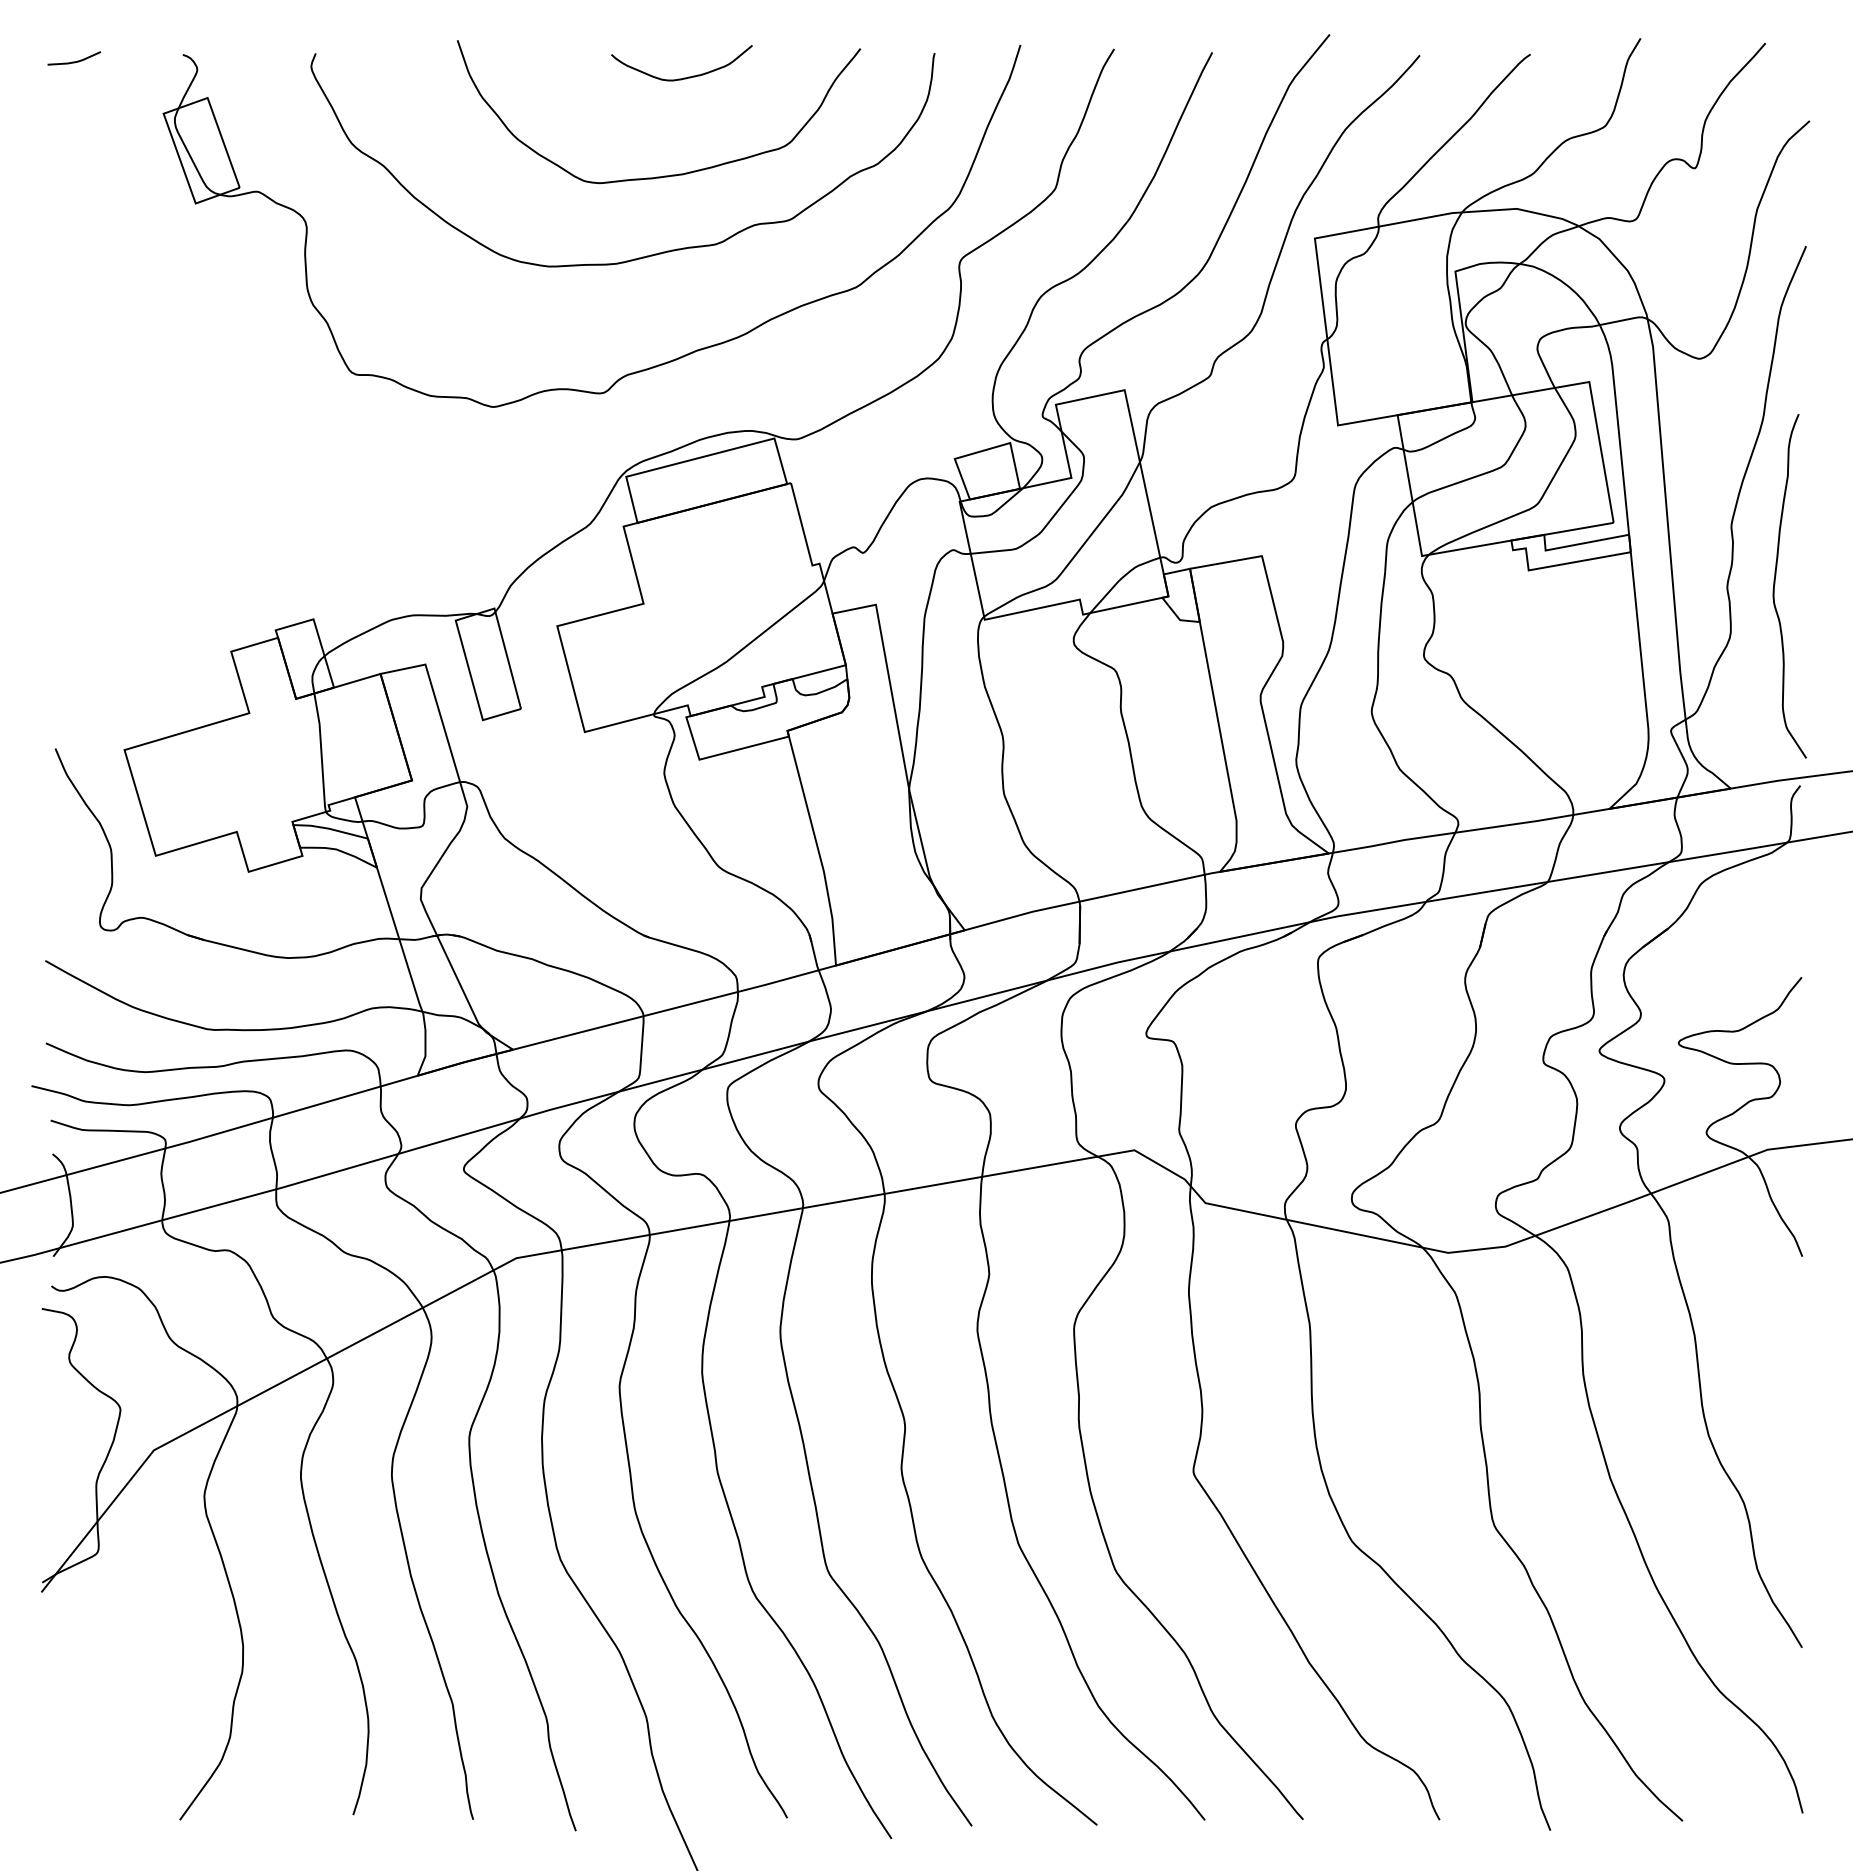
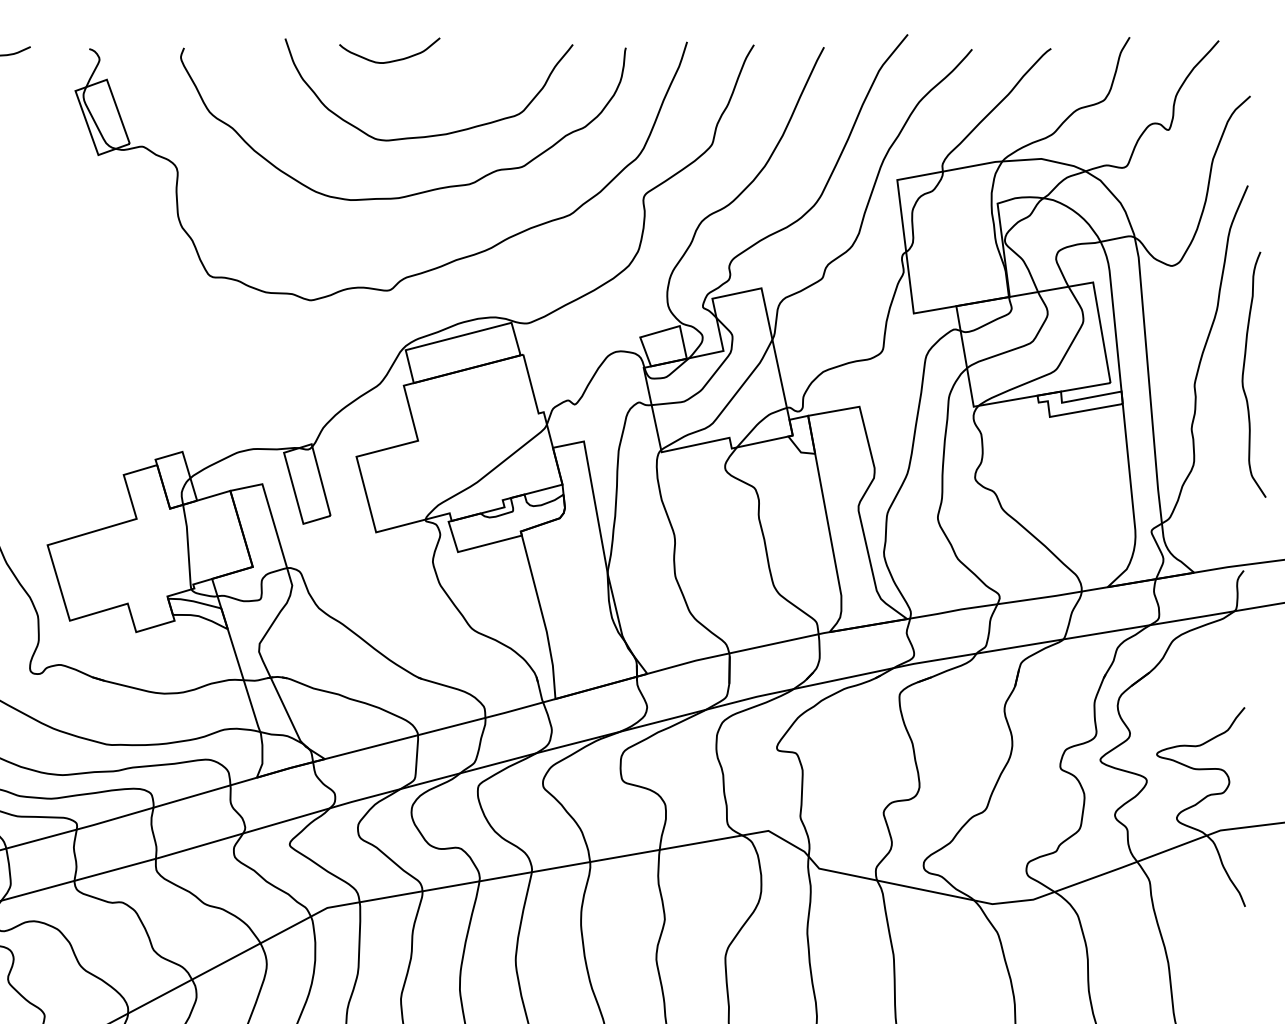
curve: (683, 77) -> (390, 60), moved
curve: (1775, 584) -> (1243, 373), moved

